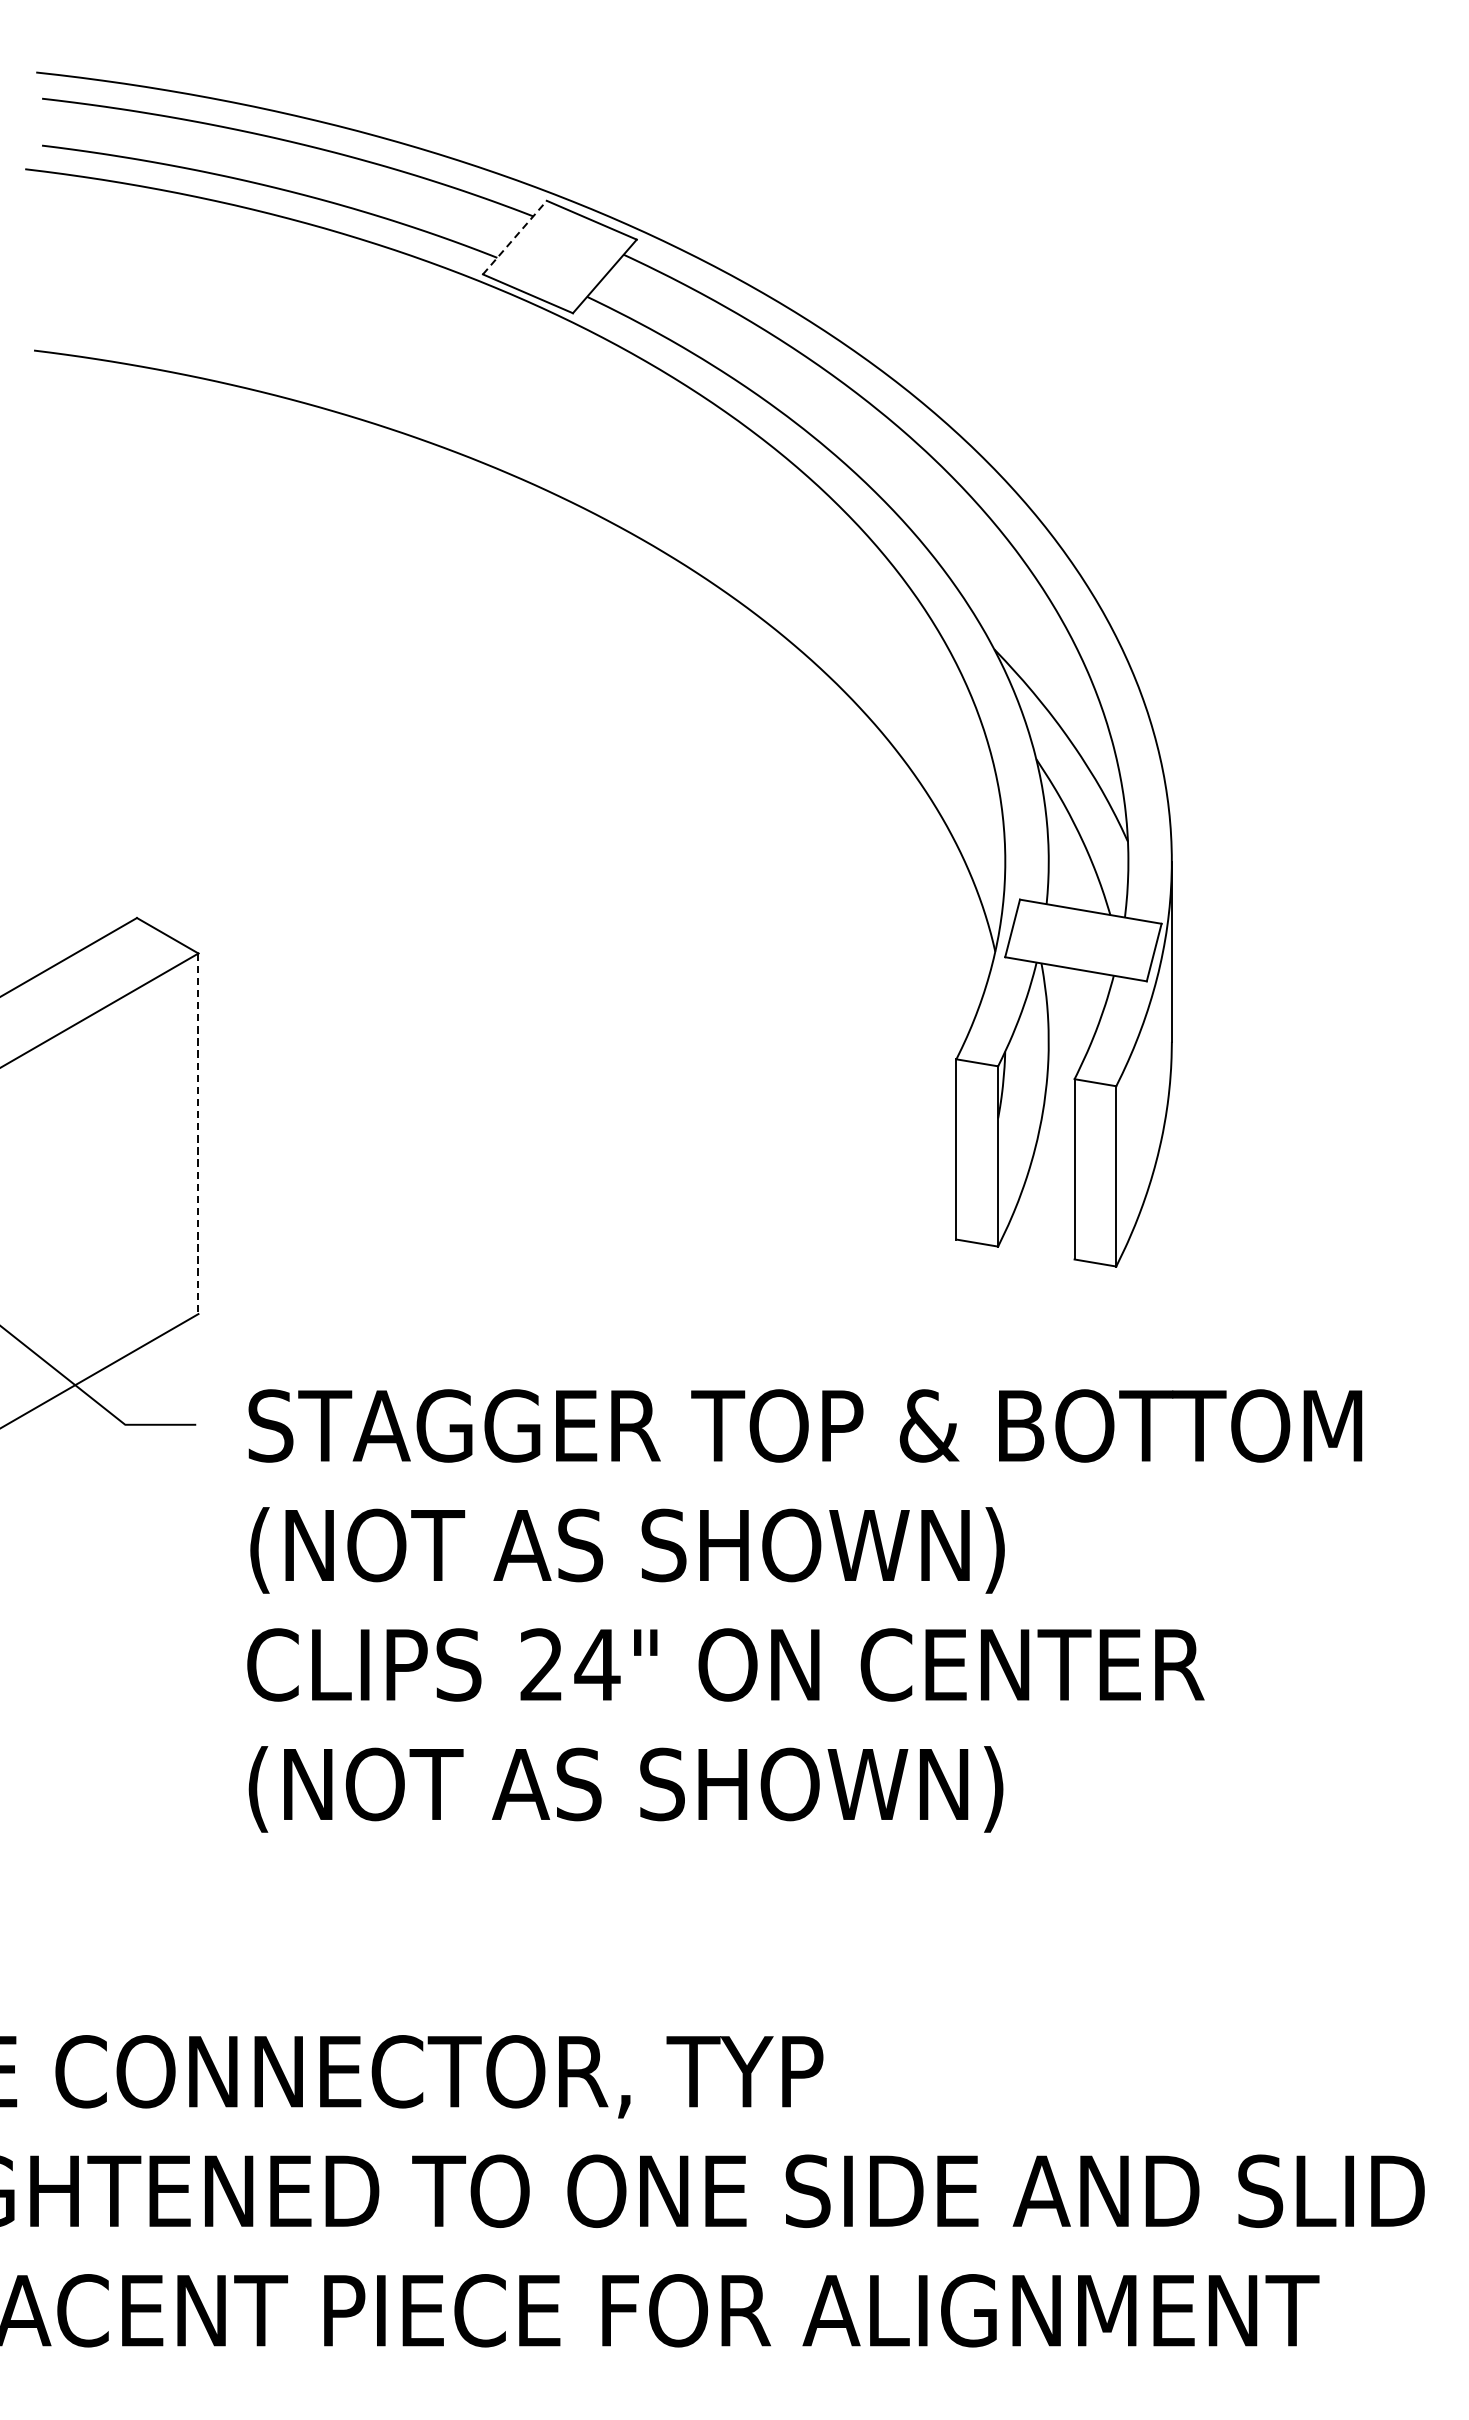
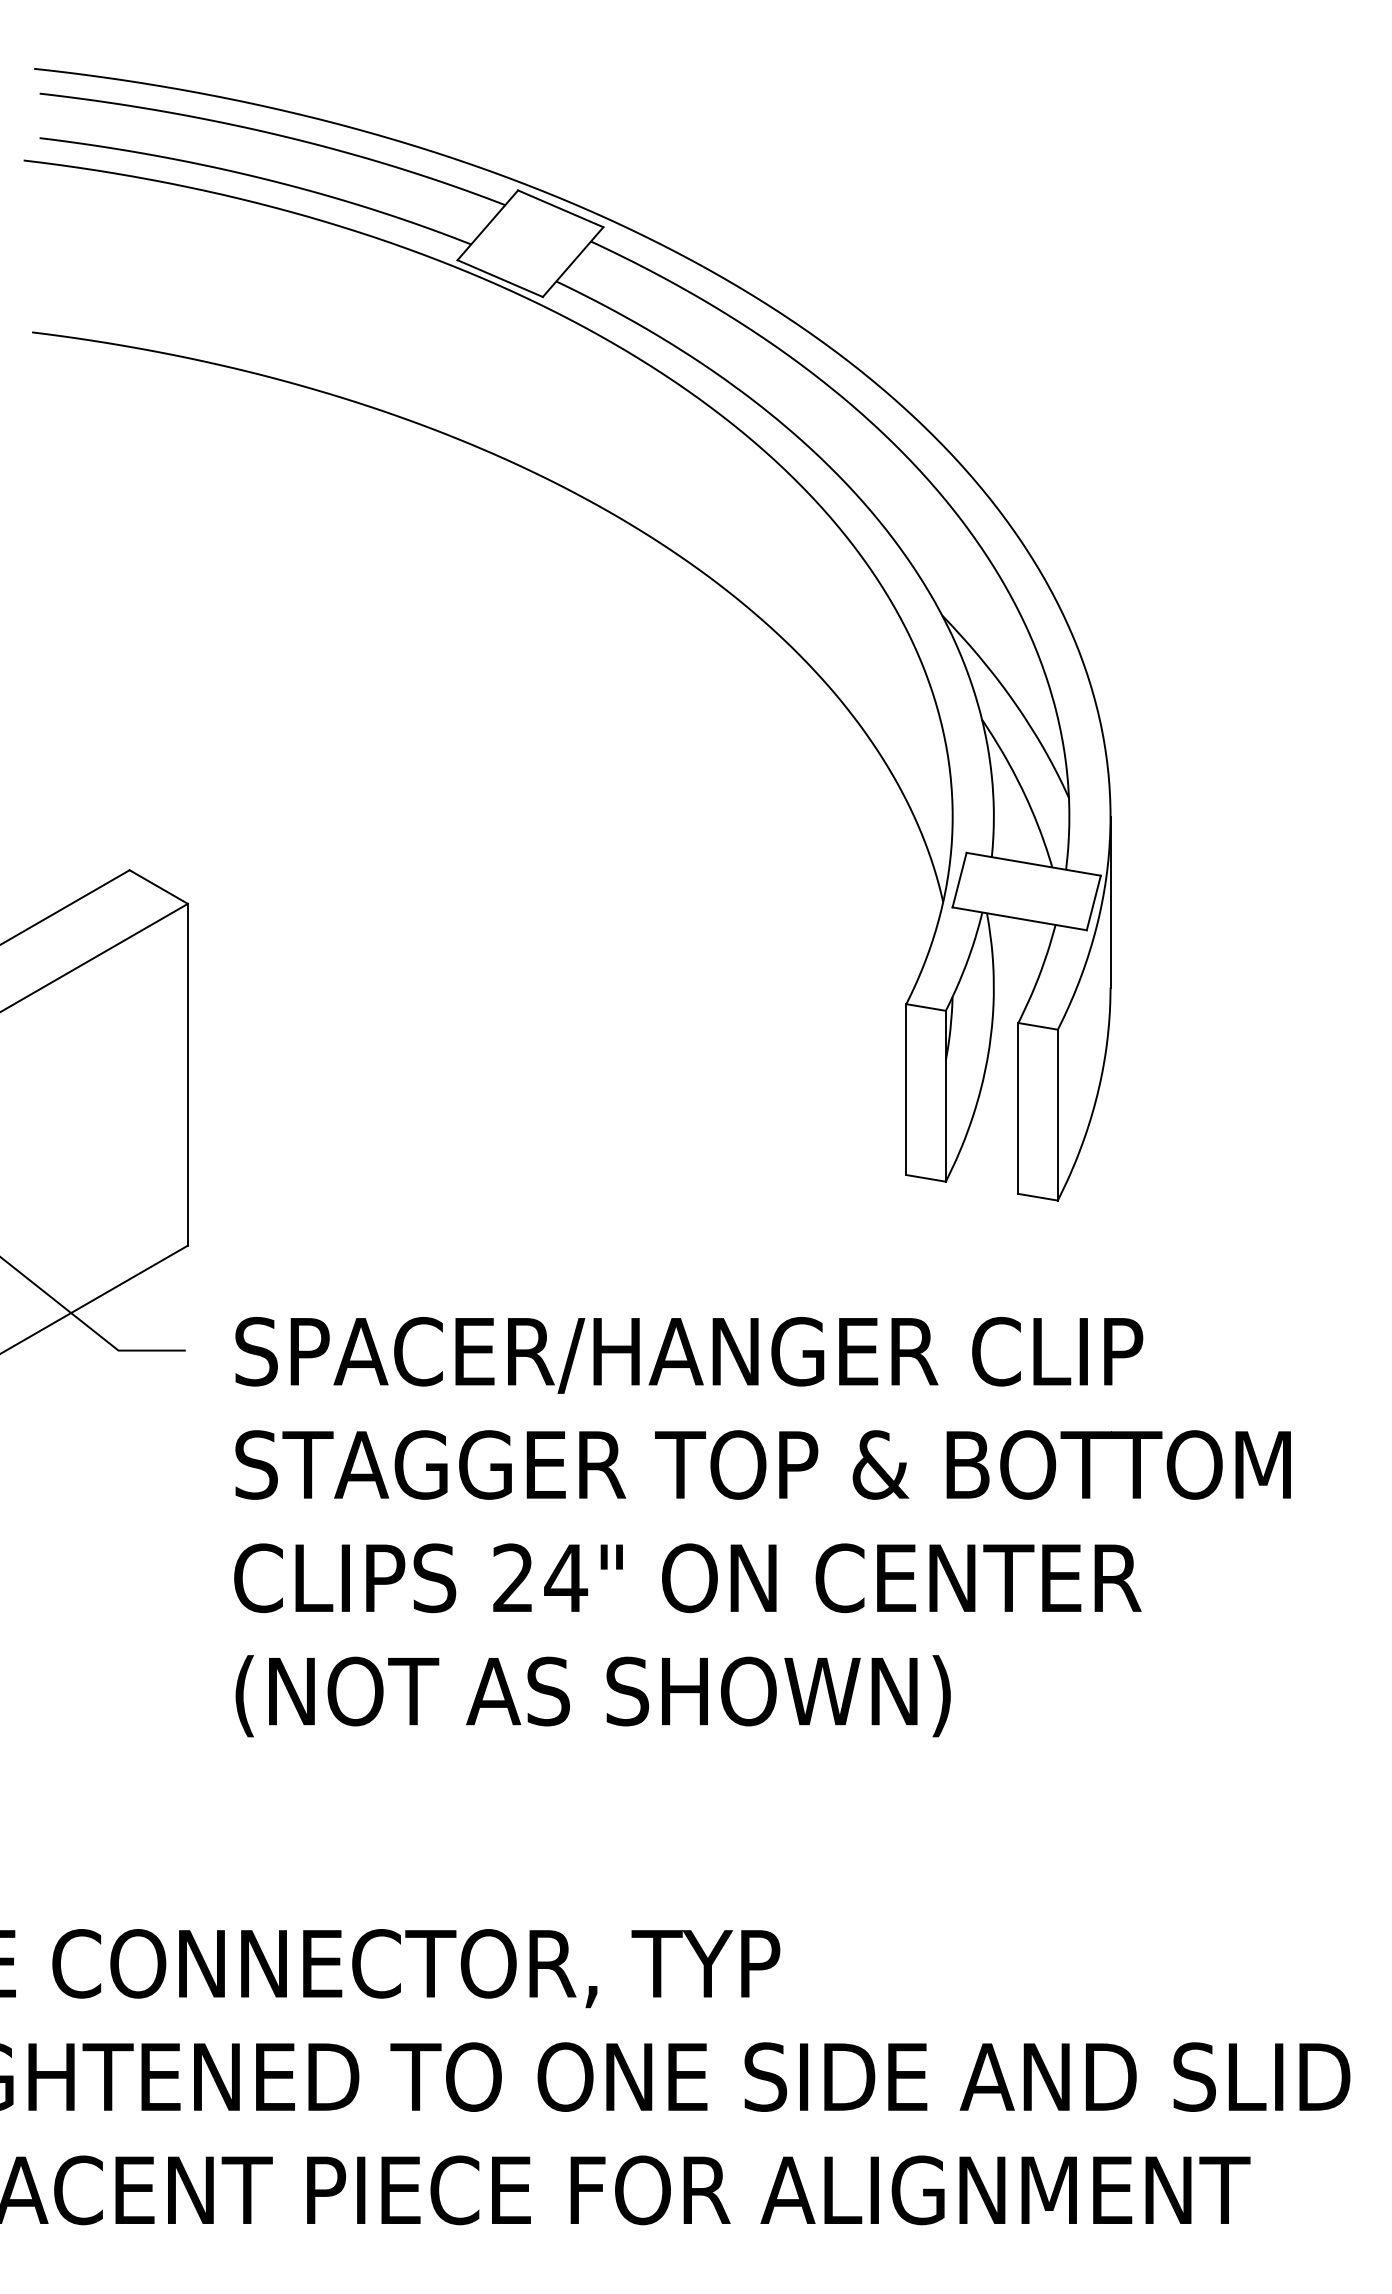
line: (515, 236) -> (488, 224), dashed -> solid
line: (198, 1133) -> (187, 1074), dashed -> solid
text: (829, 1428) -> (786, 1354), STAGGER TOP & BOTTOM -> SPACER/HANGER CLIP
text: (804, 1550) -> (762, 1469), (NOT AS SHOWN) -> STAGGER TOP & BOTTOM

